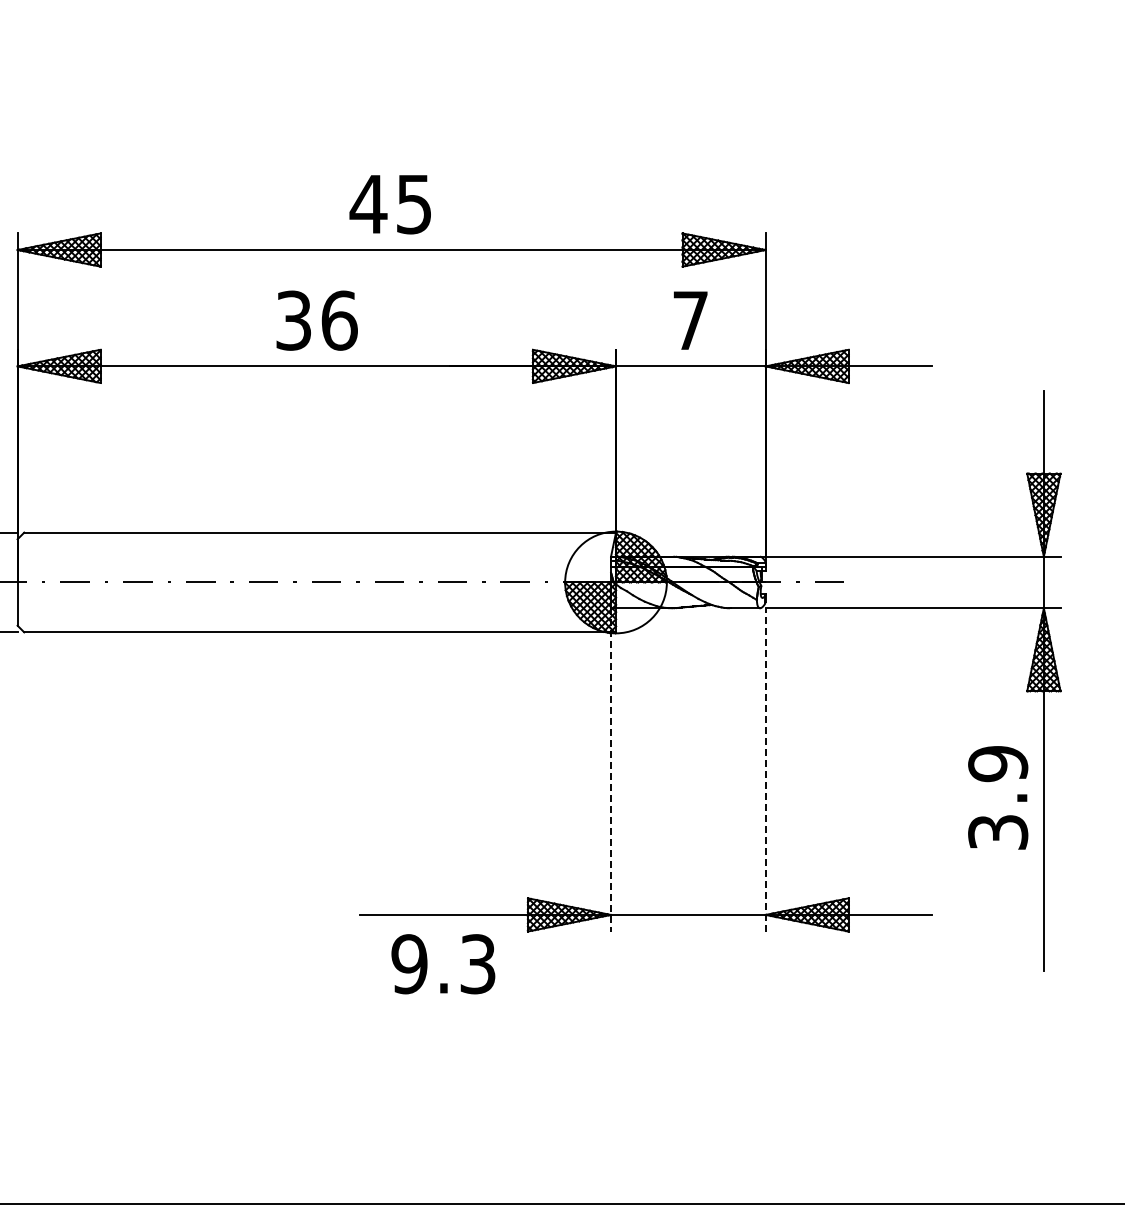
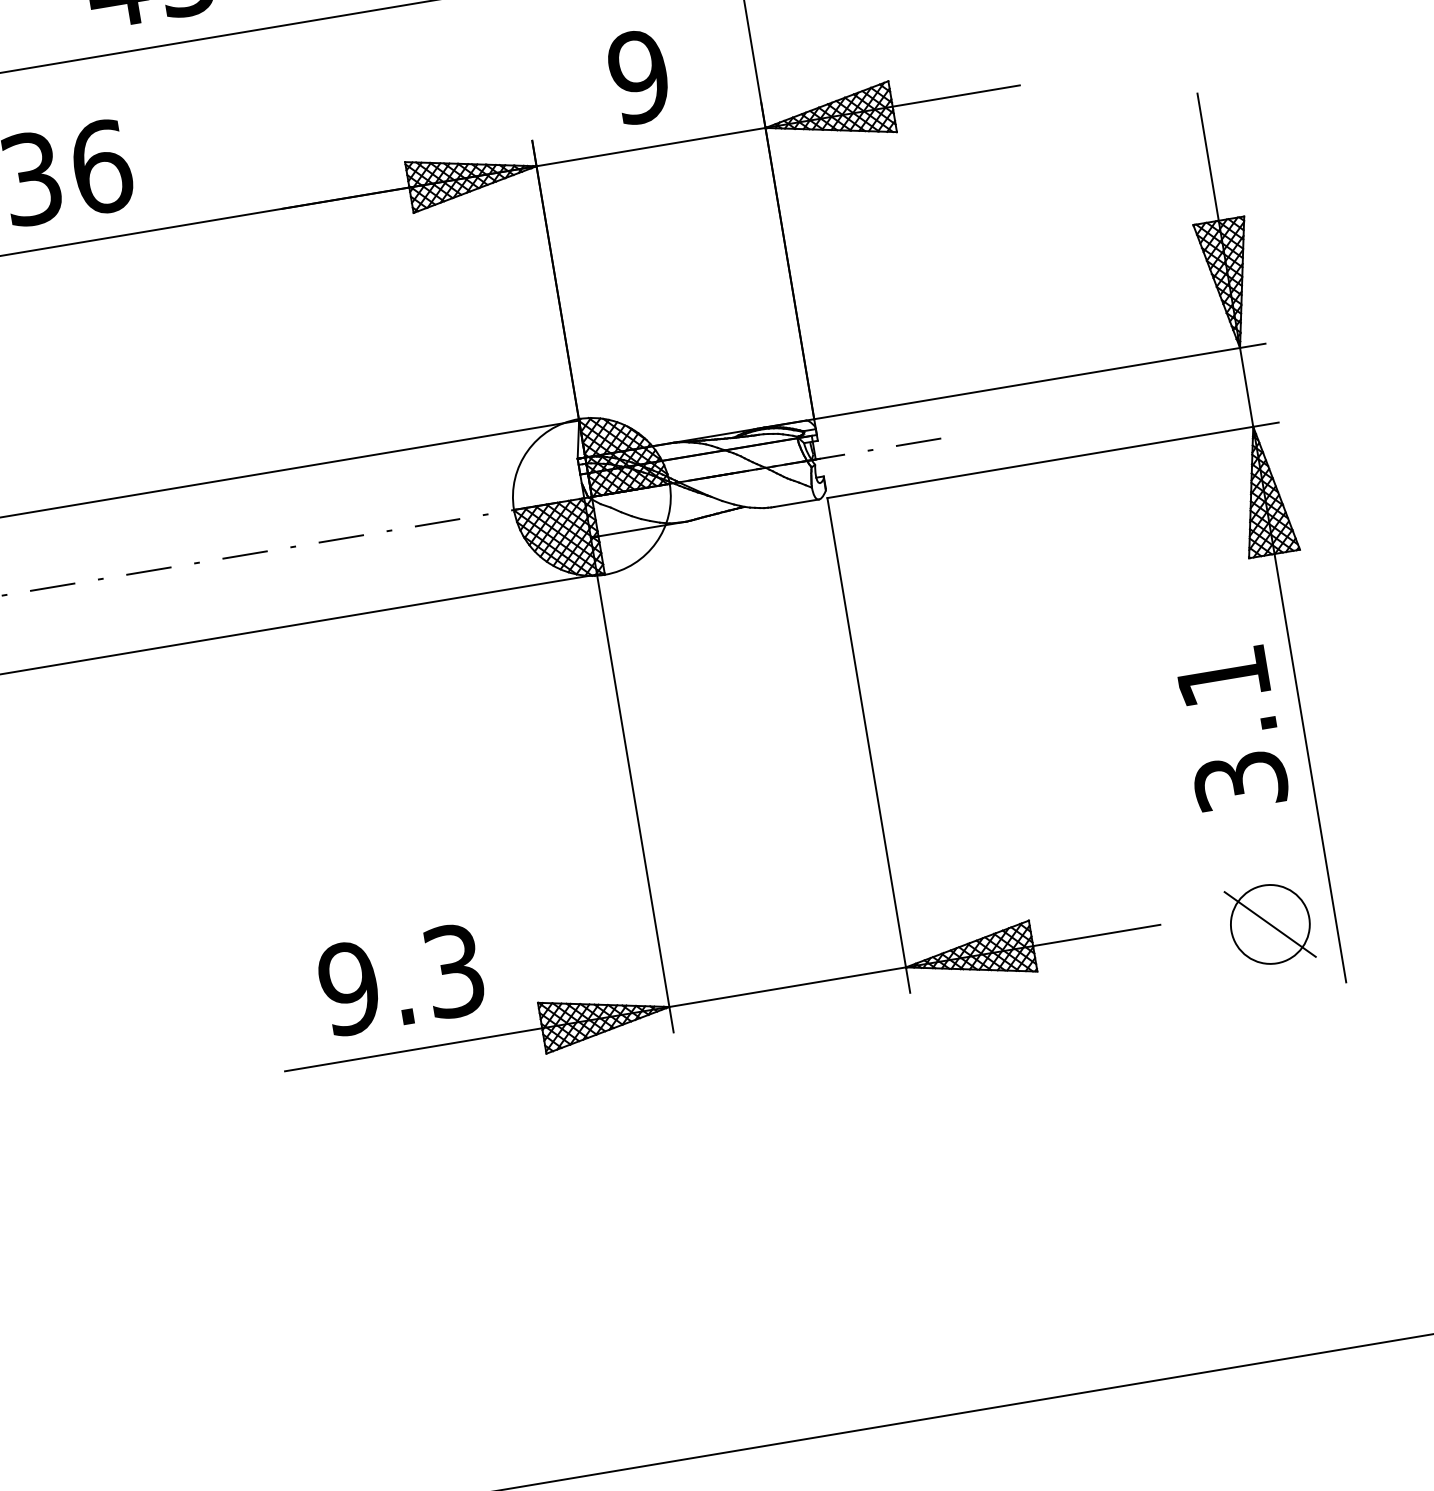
text: (690, 320) -> (638, 76), 7 -> 9
text: (998, 764) -> (1223, 677), 3.9 -> 3.1
line: (611, 769) -> (632, 784), dashed -> solid
line: (765, 769) -> (868, 744), dashed -> solid
part: (1001, 925) -> (1269, 923), added
text: (443, 964) -> (401, 980), moved

